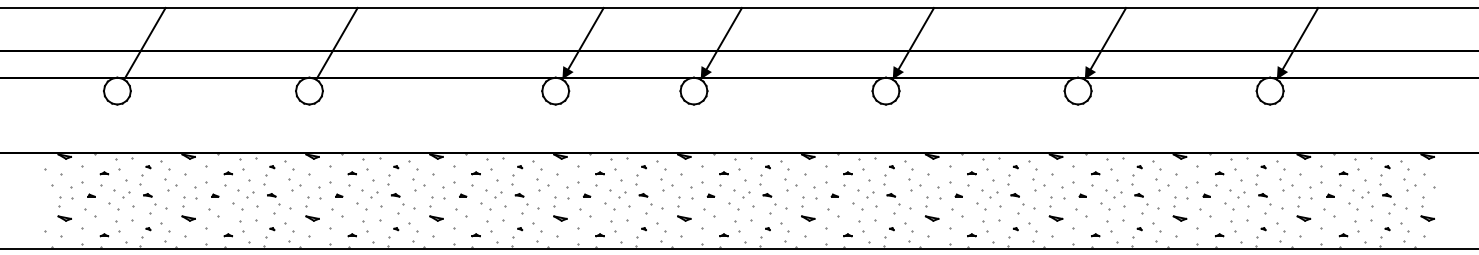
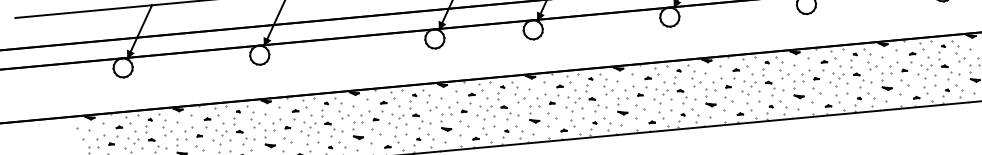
fill: (129, 72) -> (130, 53), added
fill: (321, 72) -> (267, 41), added

